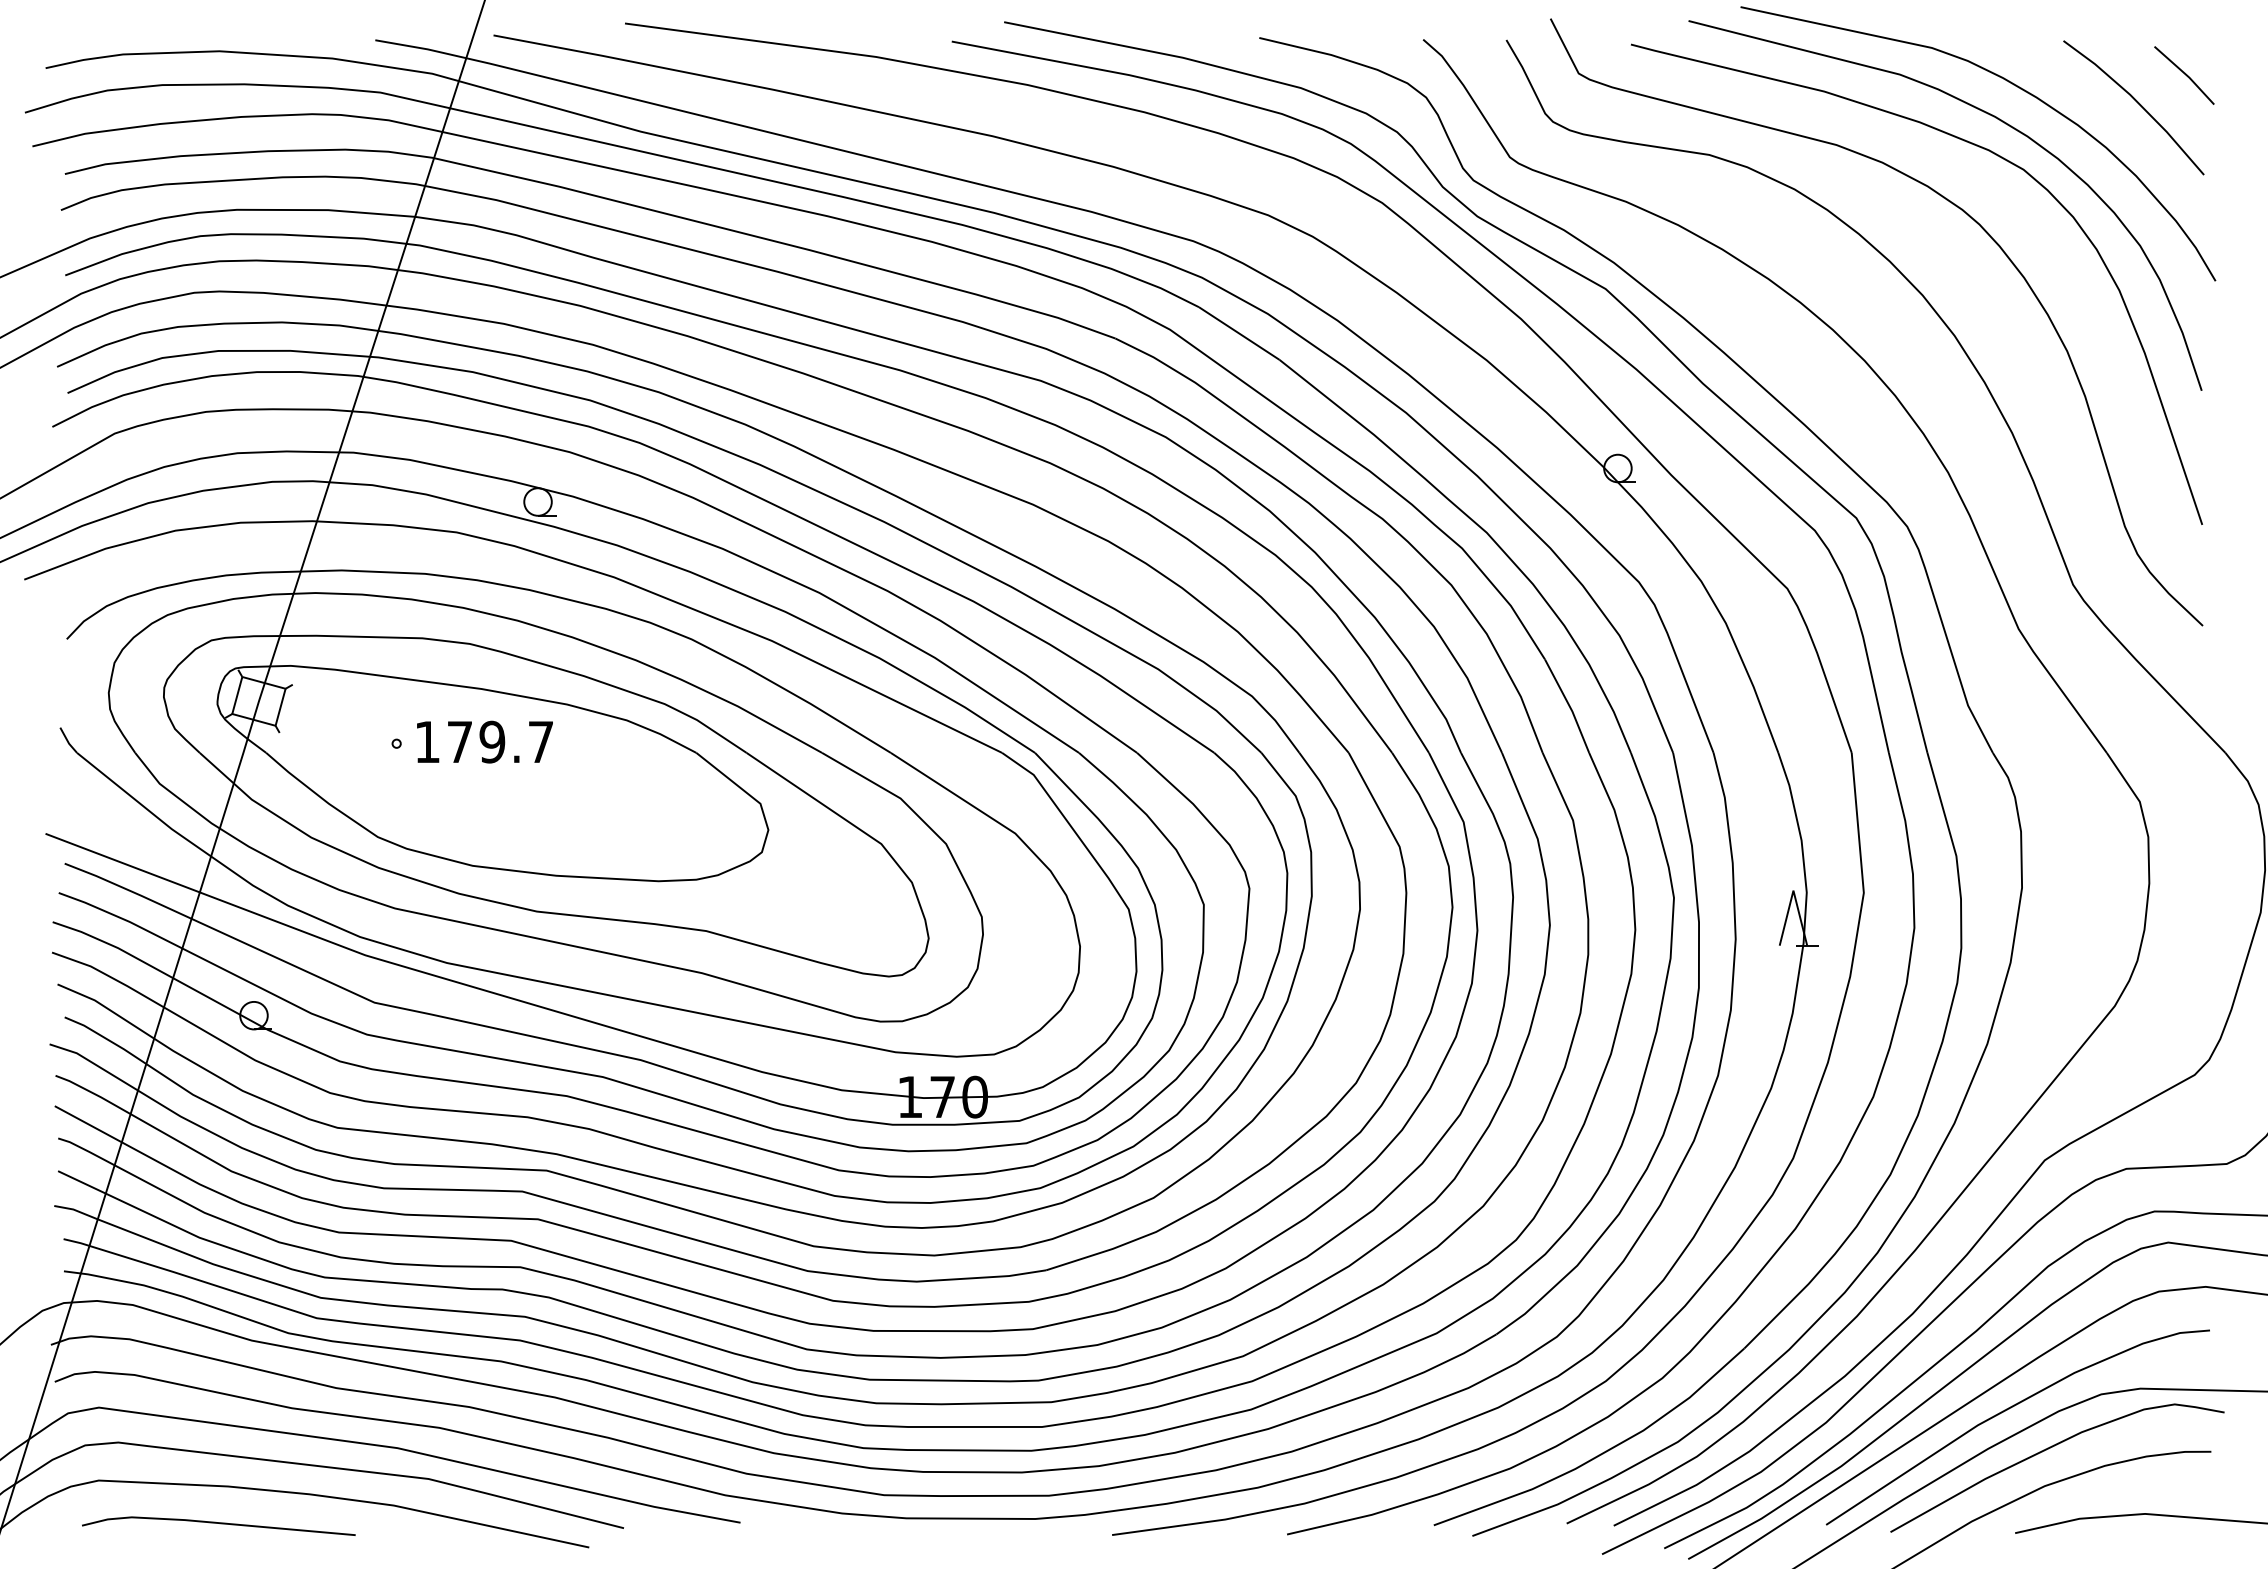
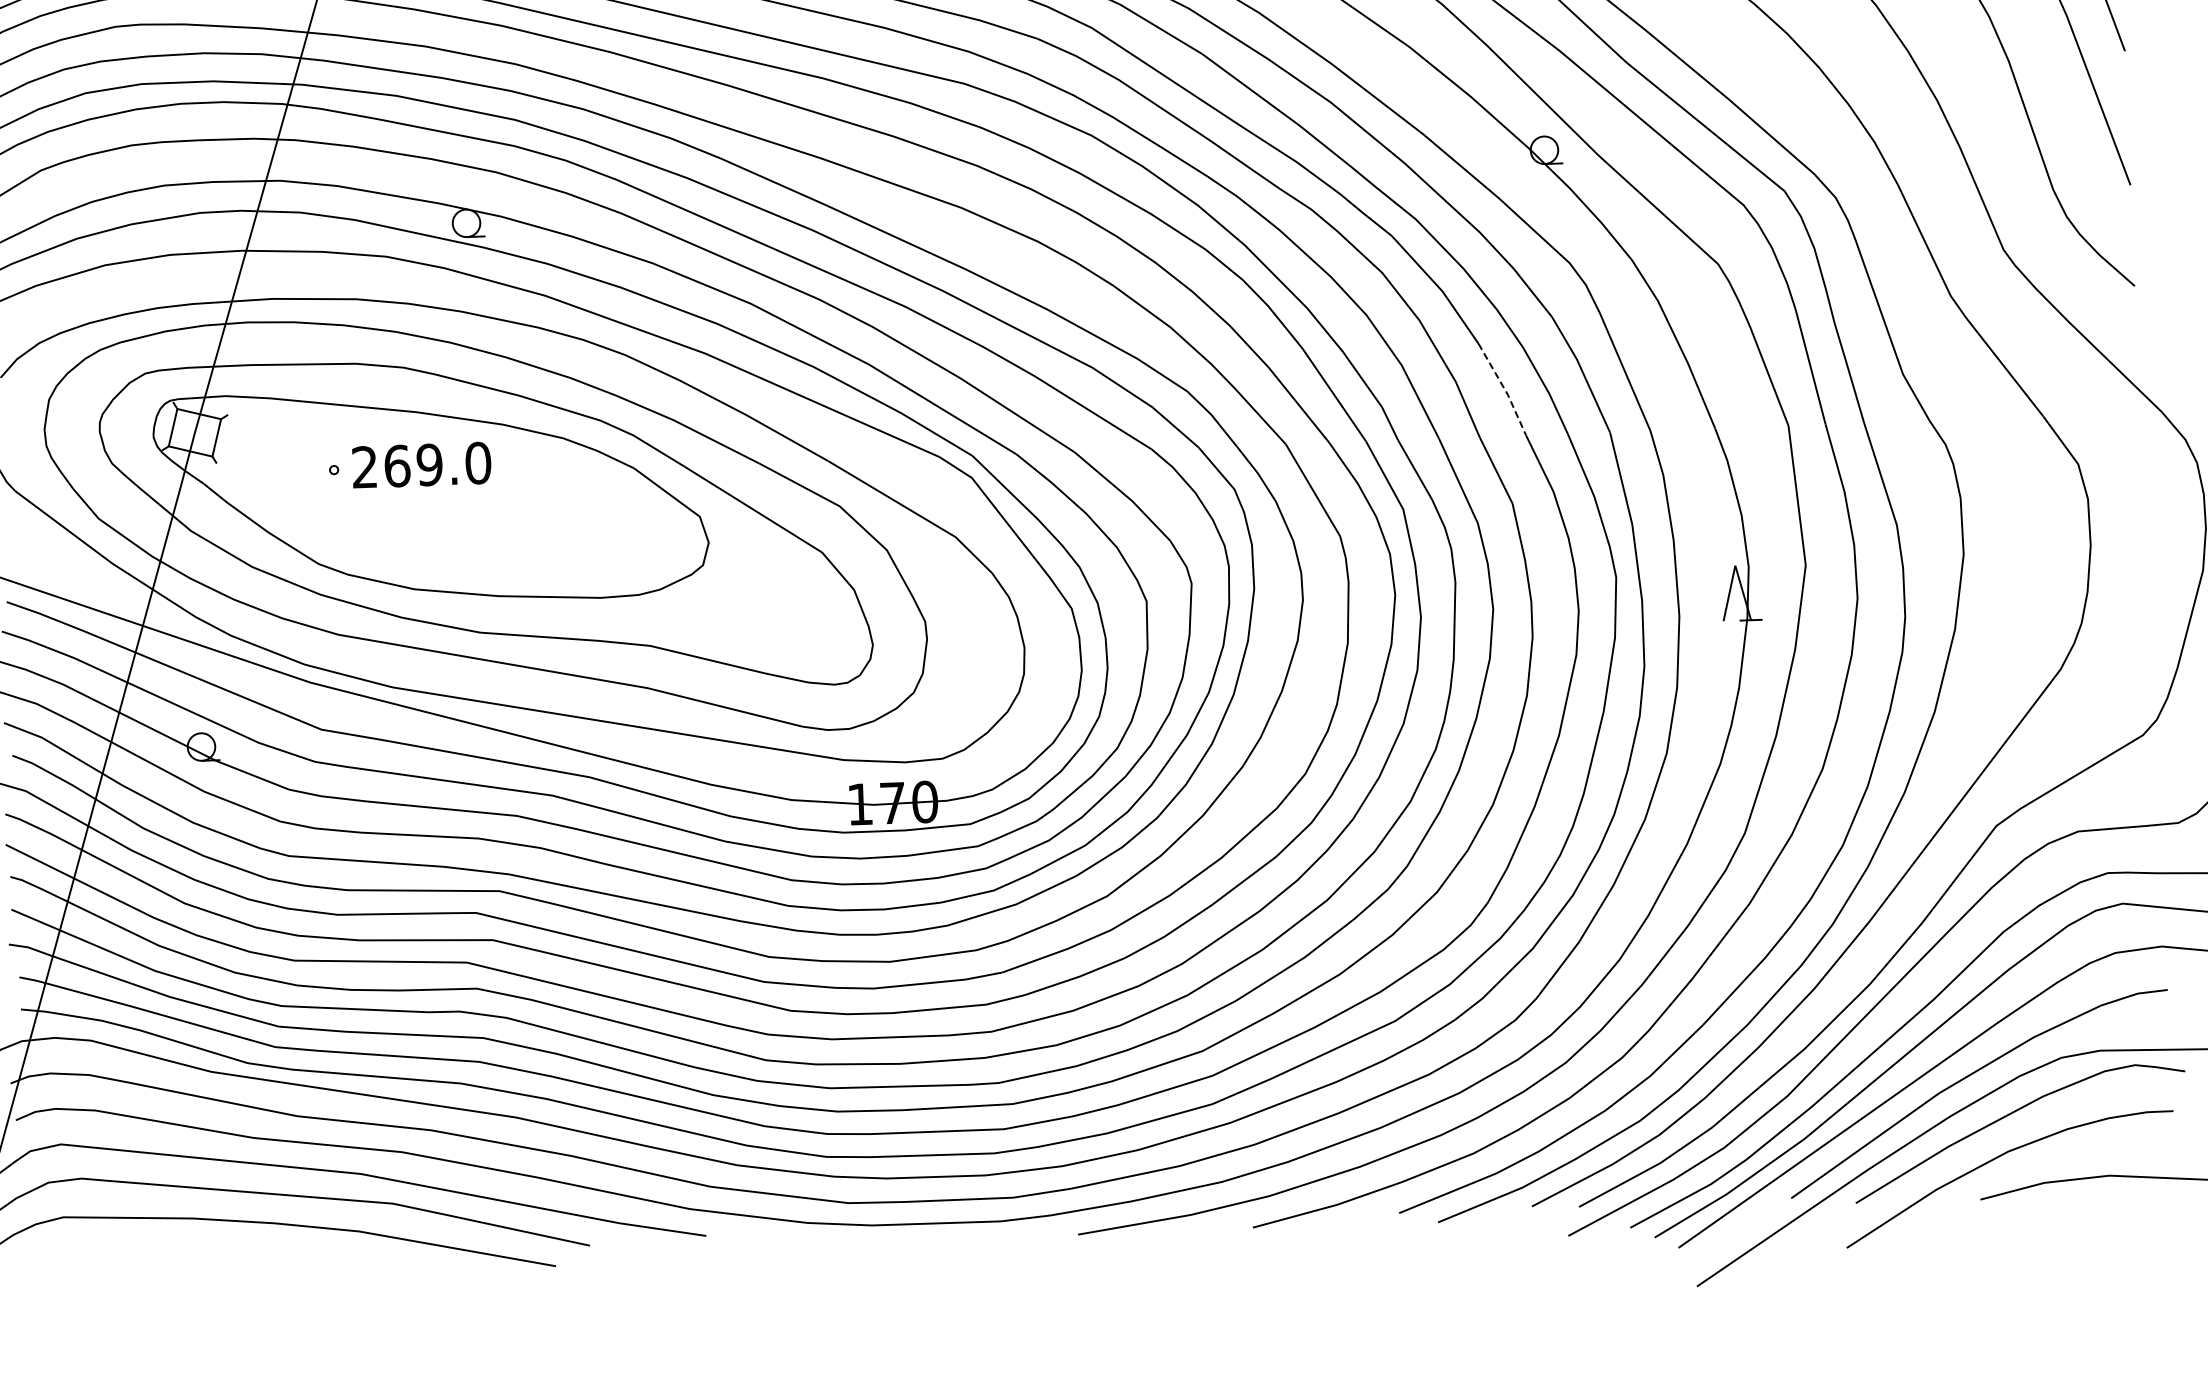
line: (1569, 706) -> (1504, 389), solid -> dashed
text: (484, 741) -> (421, 464), 179.7 -> 269.0
line: (218, 1523) -> (184, 1255), removed

